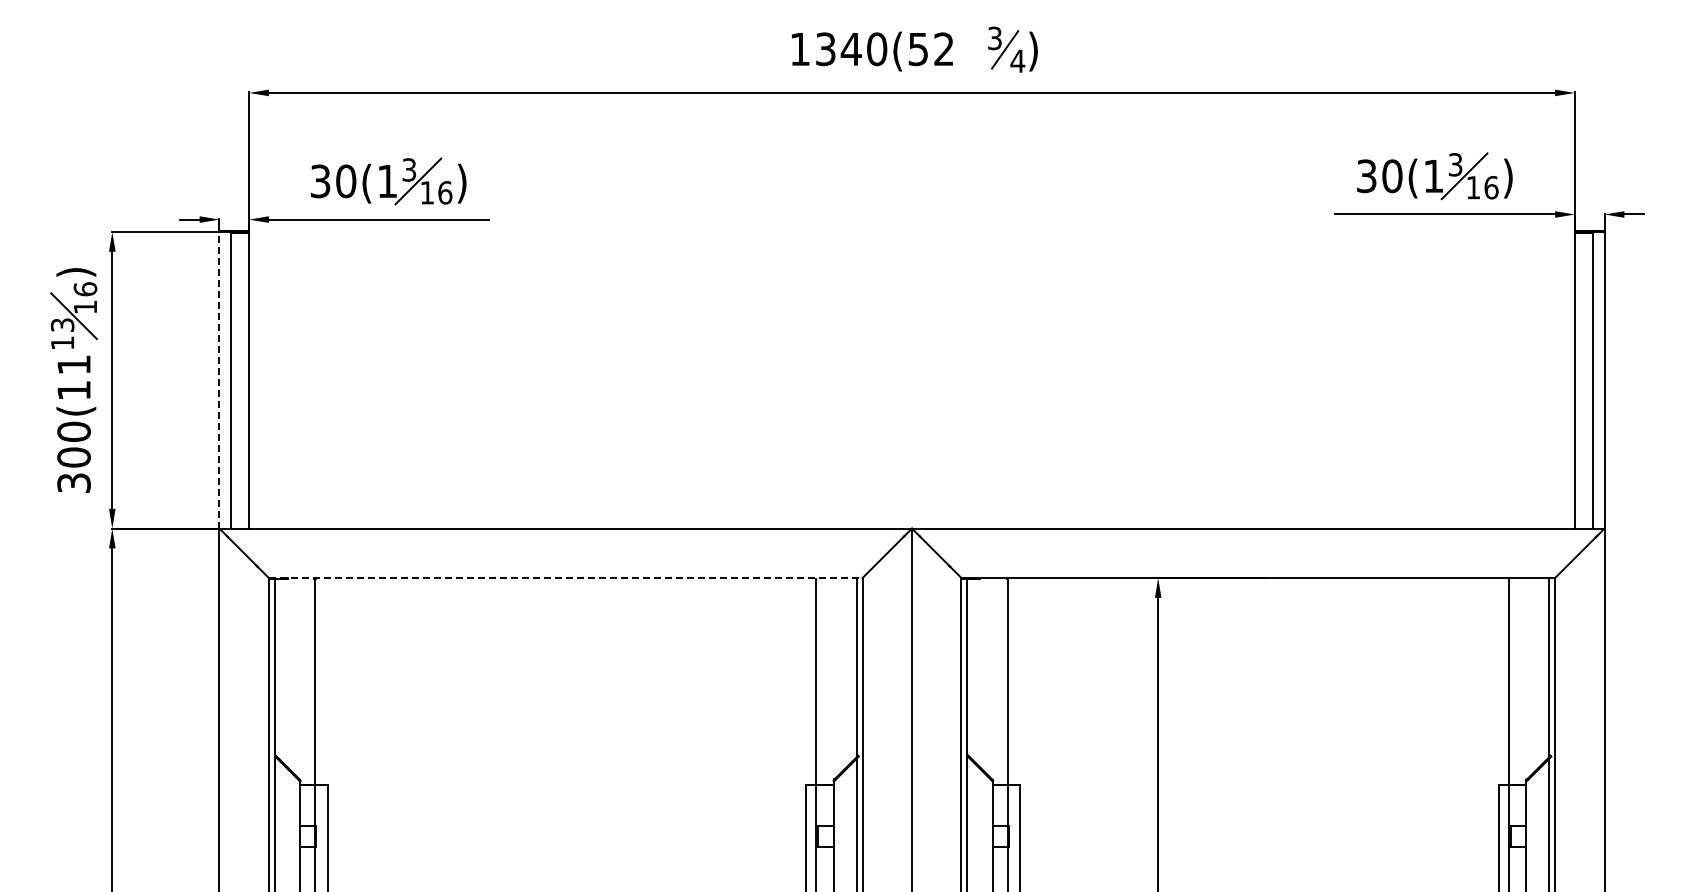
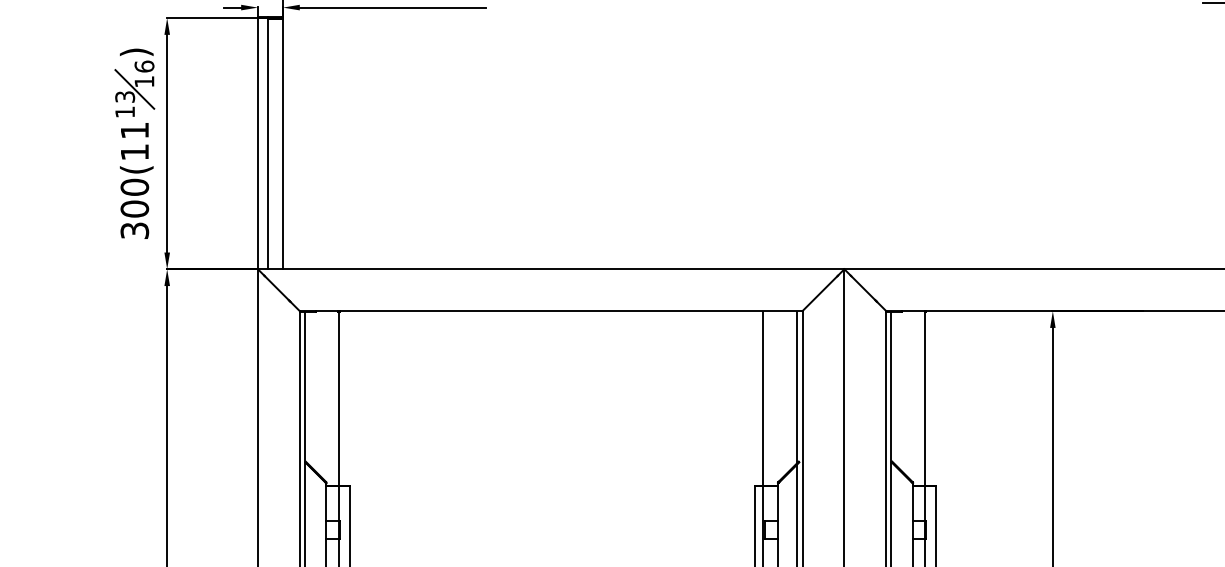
line: (219, 379) -> (257, 143), dashed -> solid
line: (565, 578) -> (550, 311), dashed -> solid

